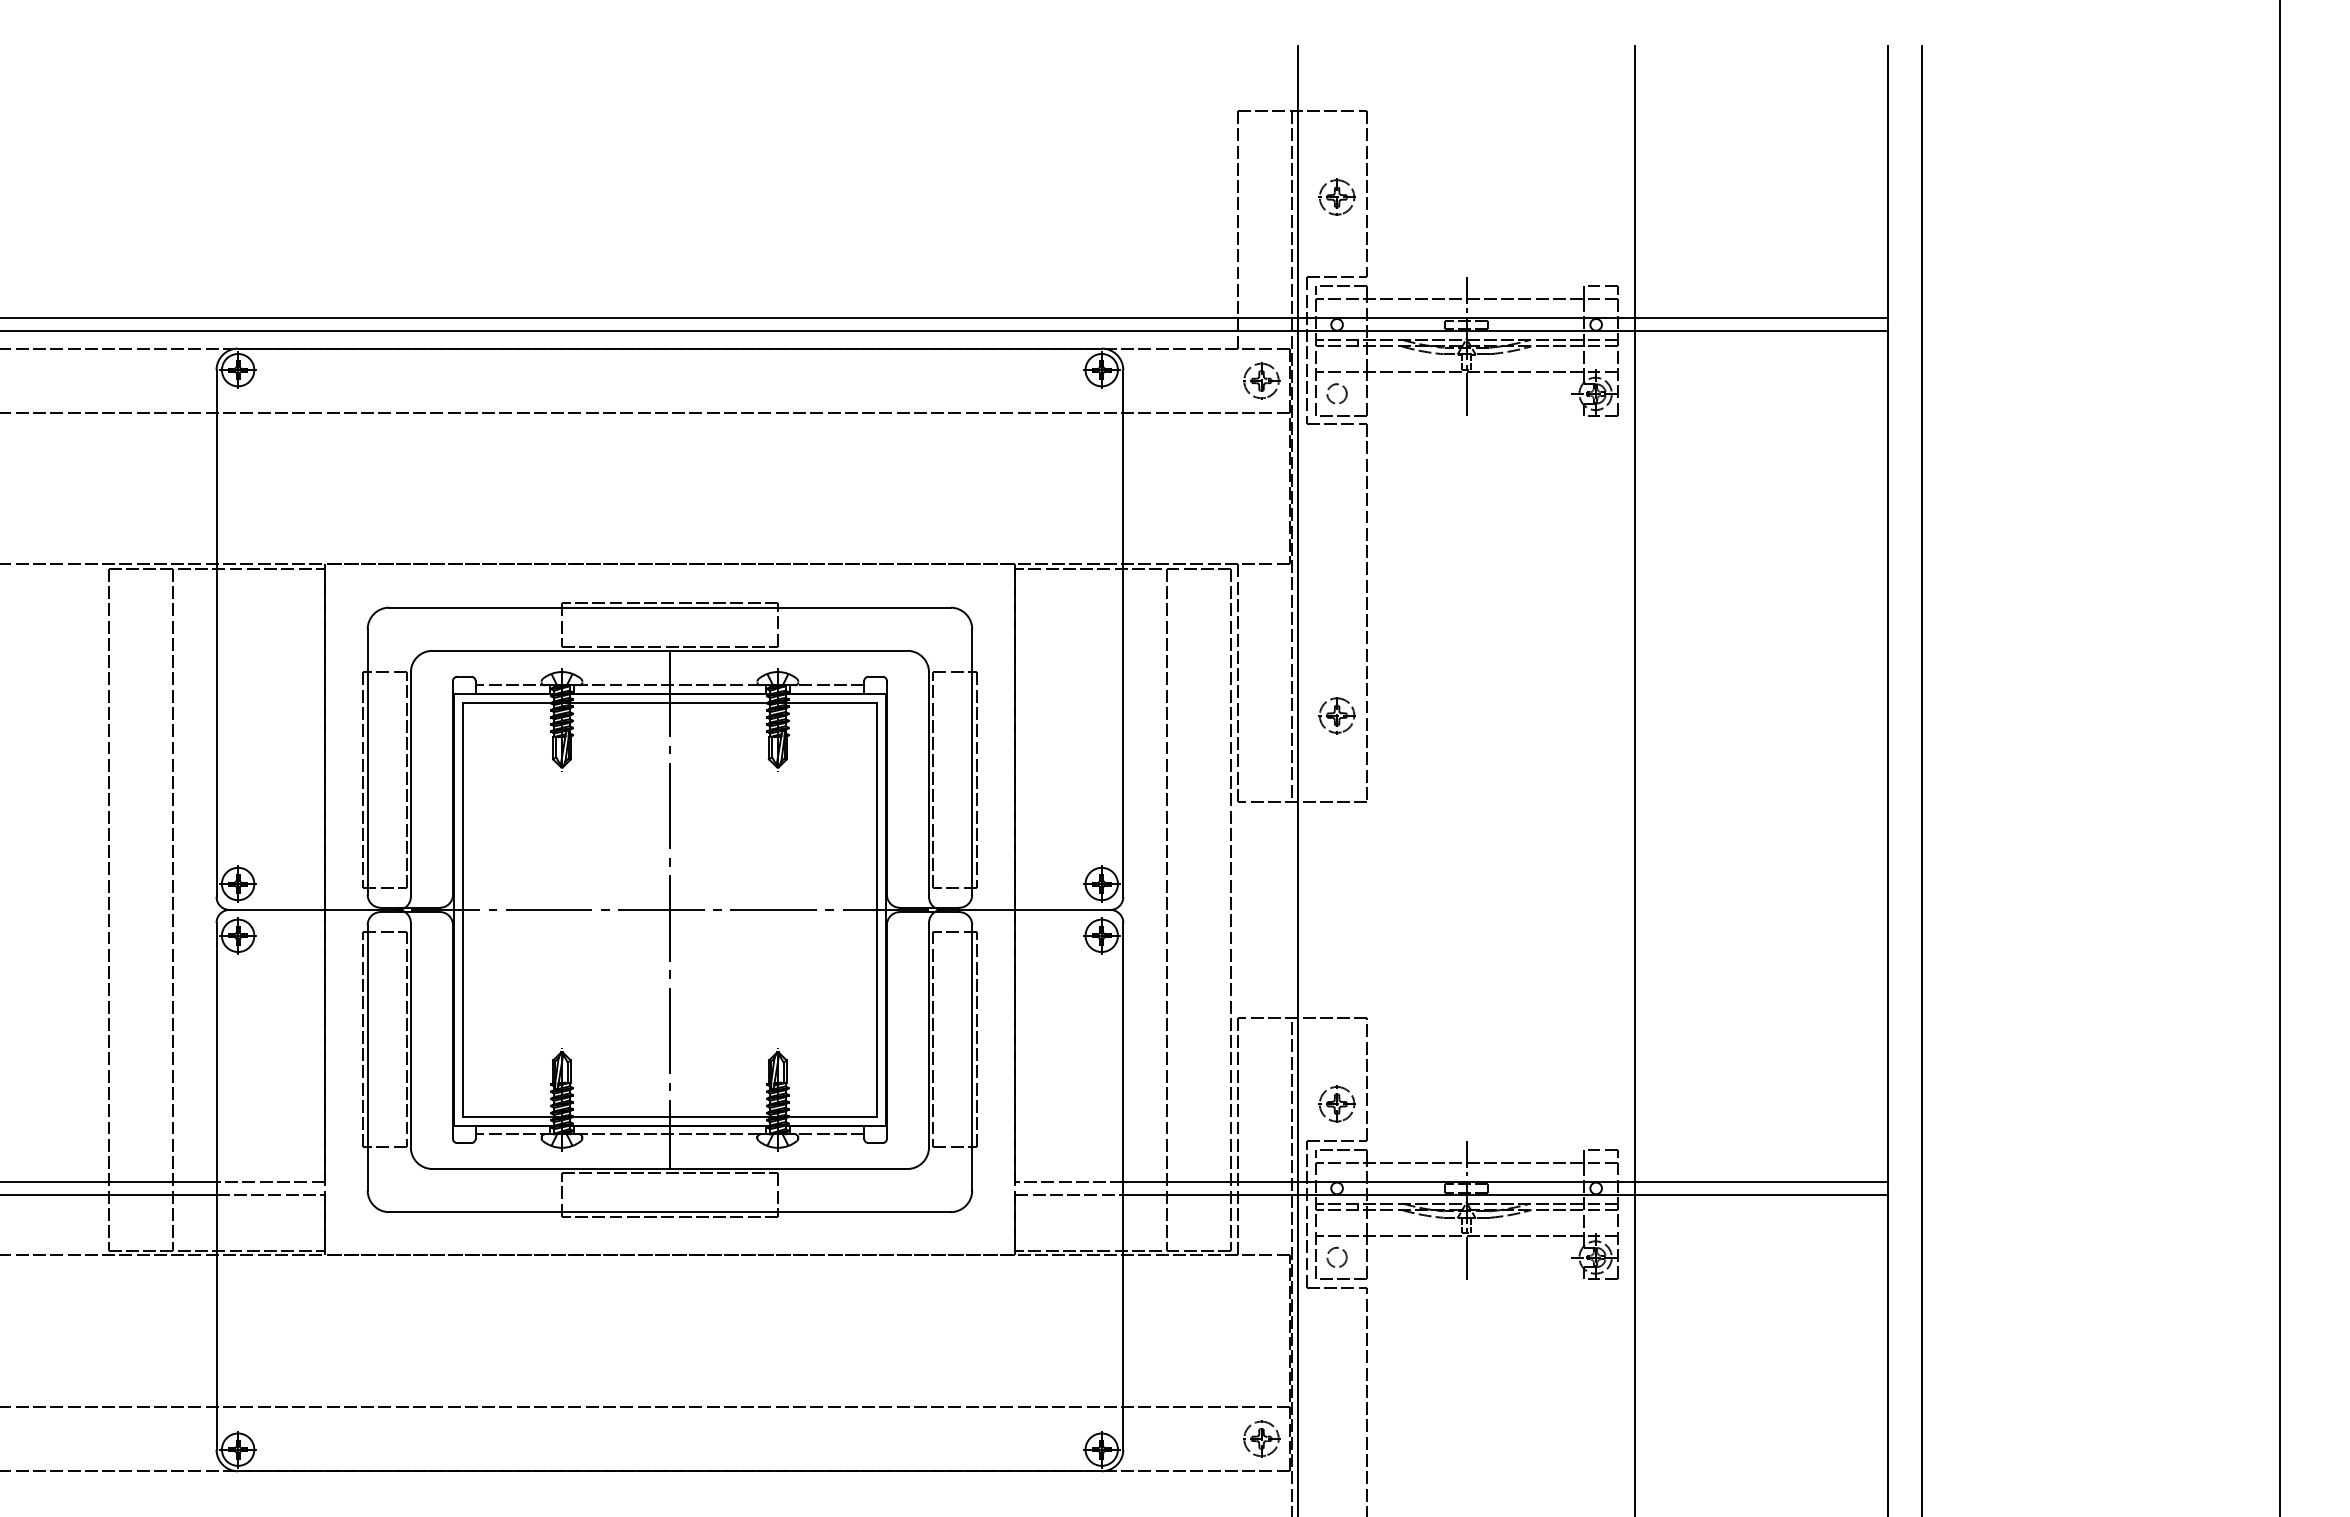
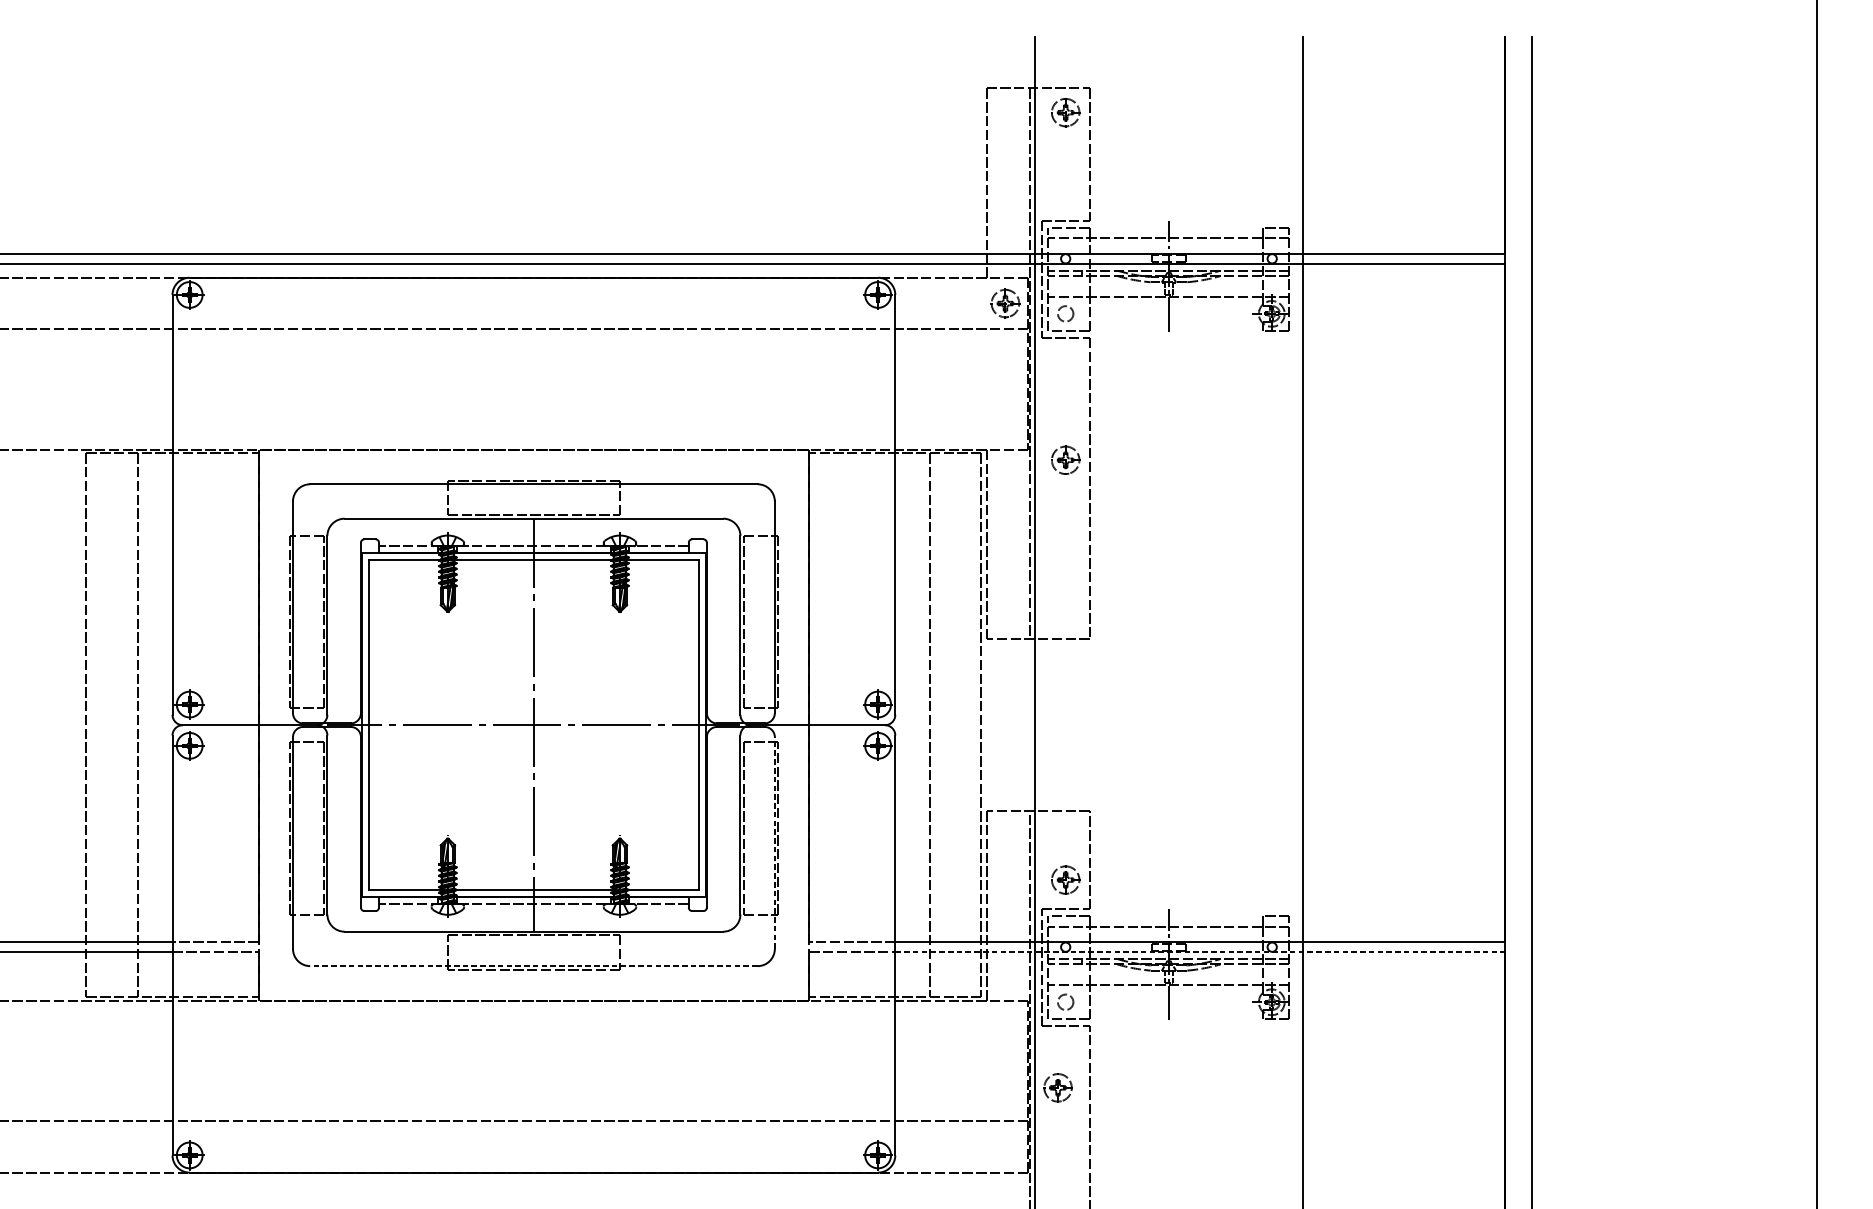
part: (1336, 196) -> (1065, 111), moved
part: (1336, 715) -> (1065, 460), moved
line: (972, 1057) -> (775, 842), solid -> dashed
line: (1505, 1194) -> (1199, 952), solid -> dashed
line: (669, 1212) -> (533, 966), solid -> dashed
part: (1261, 1438) -> (1058, 1087), moved

